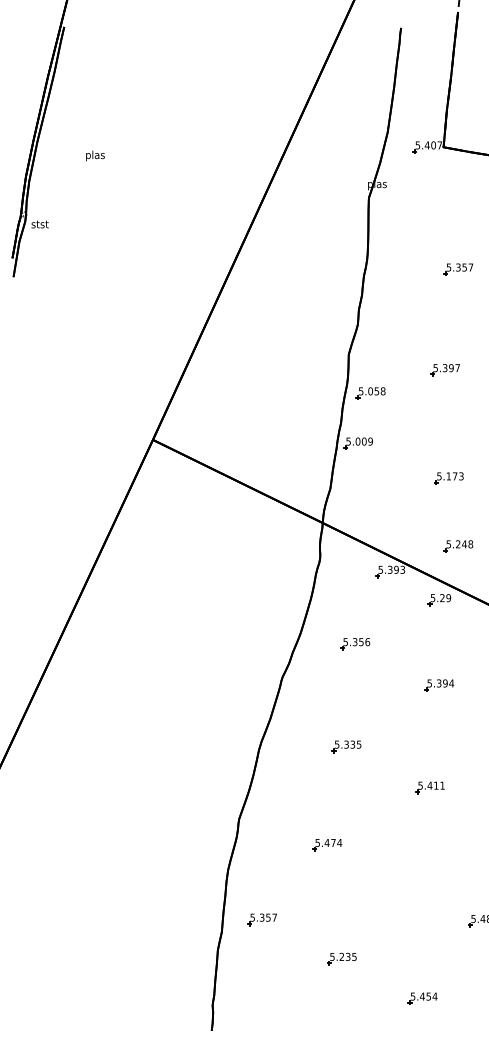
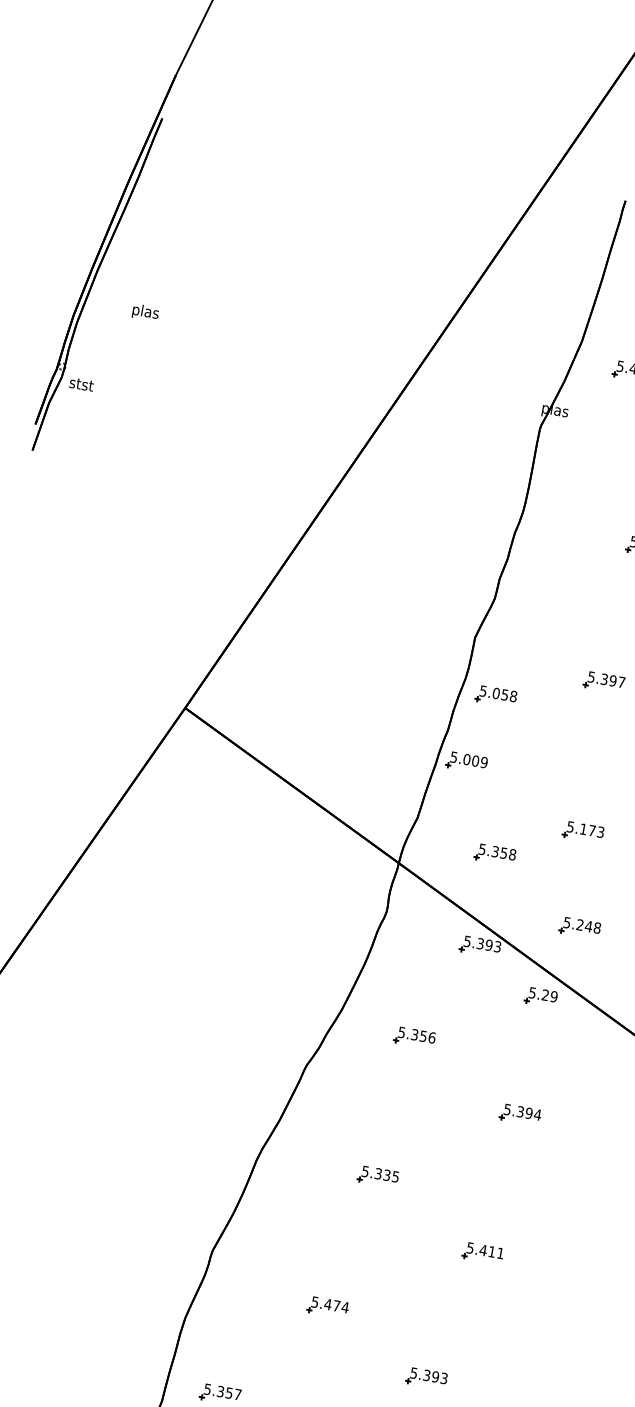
text: (95, 155) -> (145, 312), moved
part: (389, 505) -> (494, 855), added
part: (405, 882) -> (426, 1377), added

